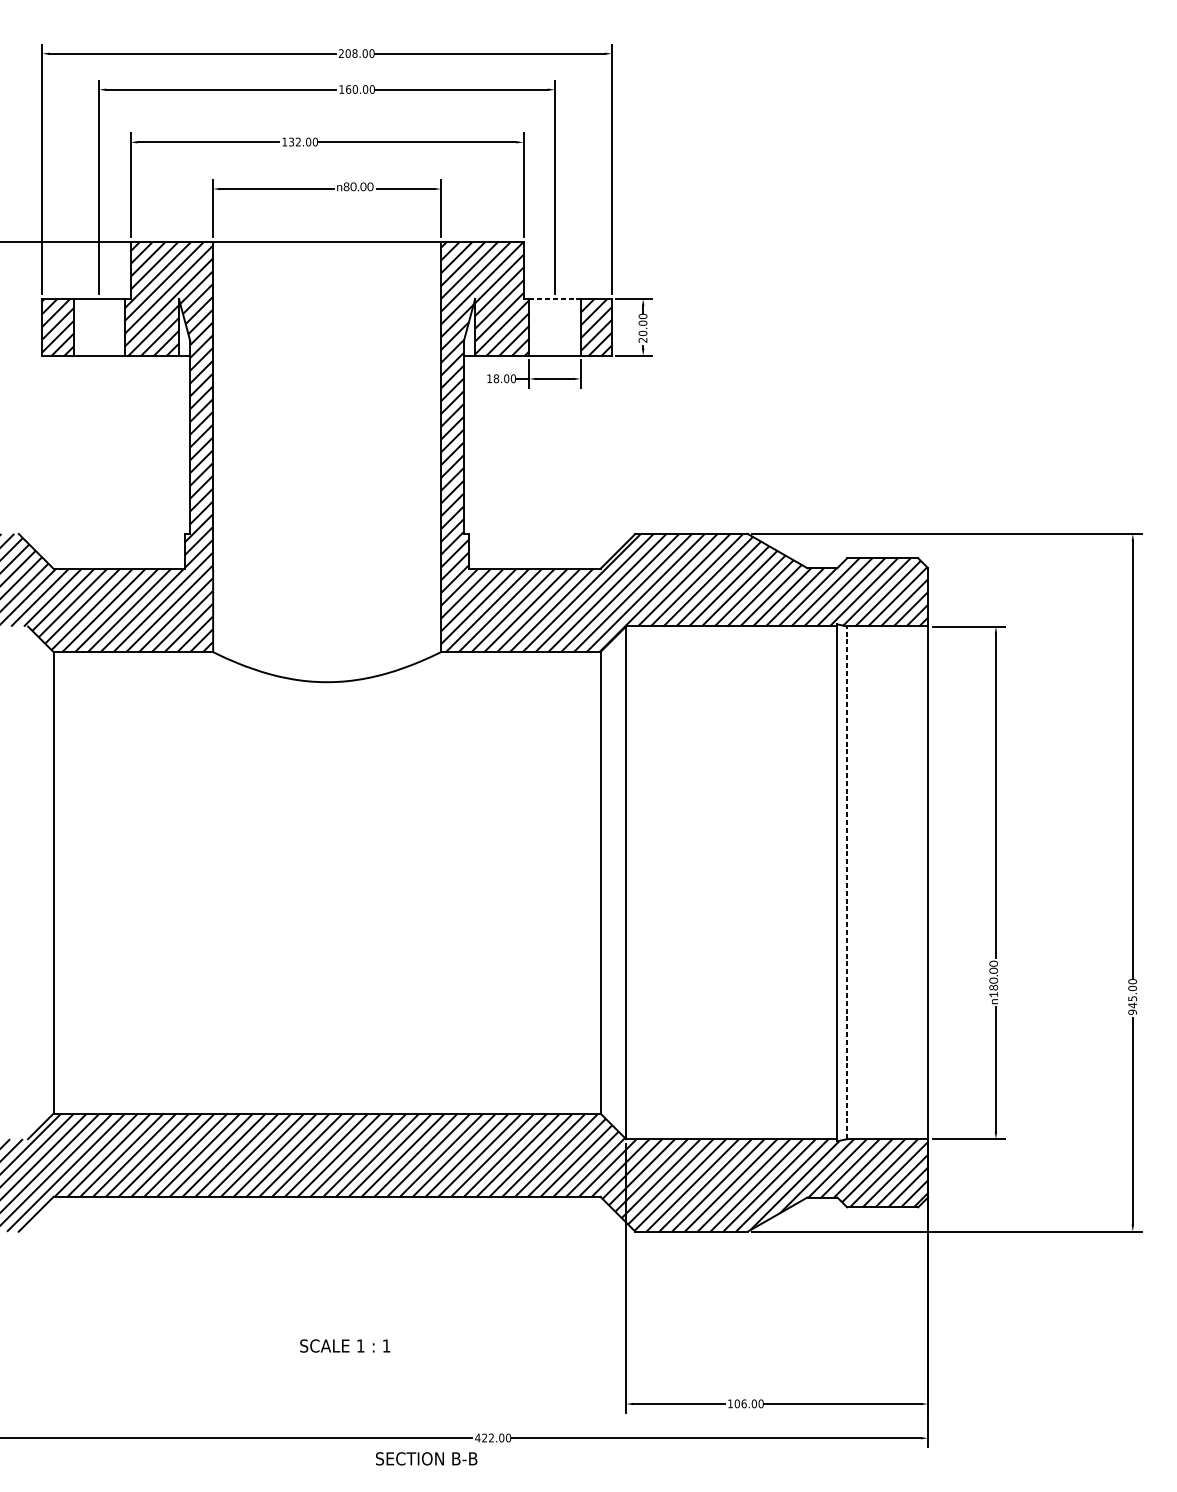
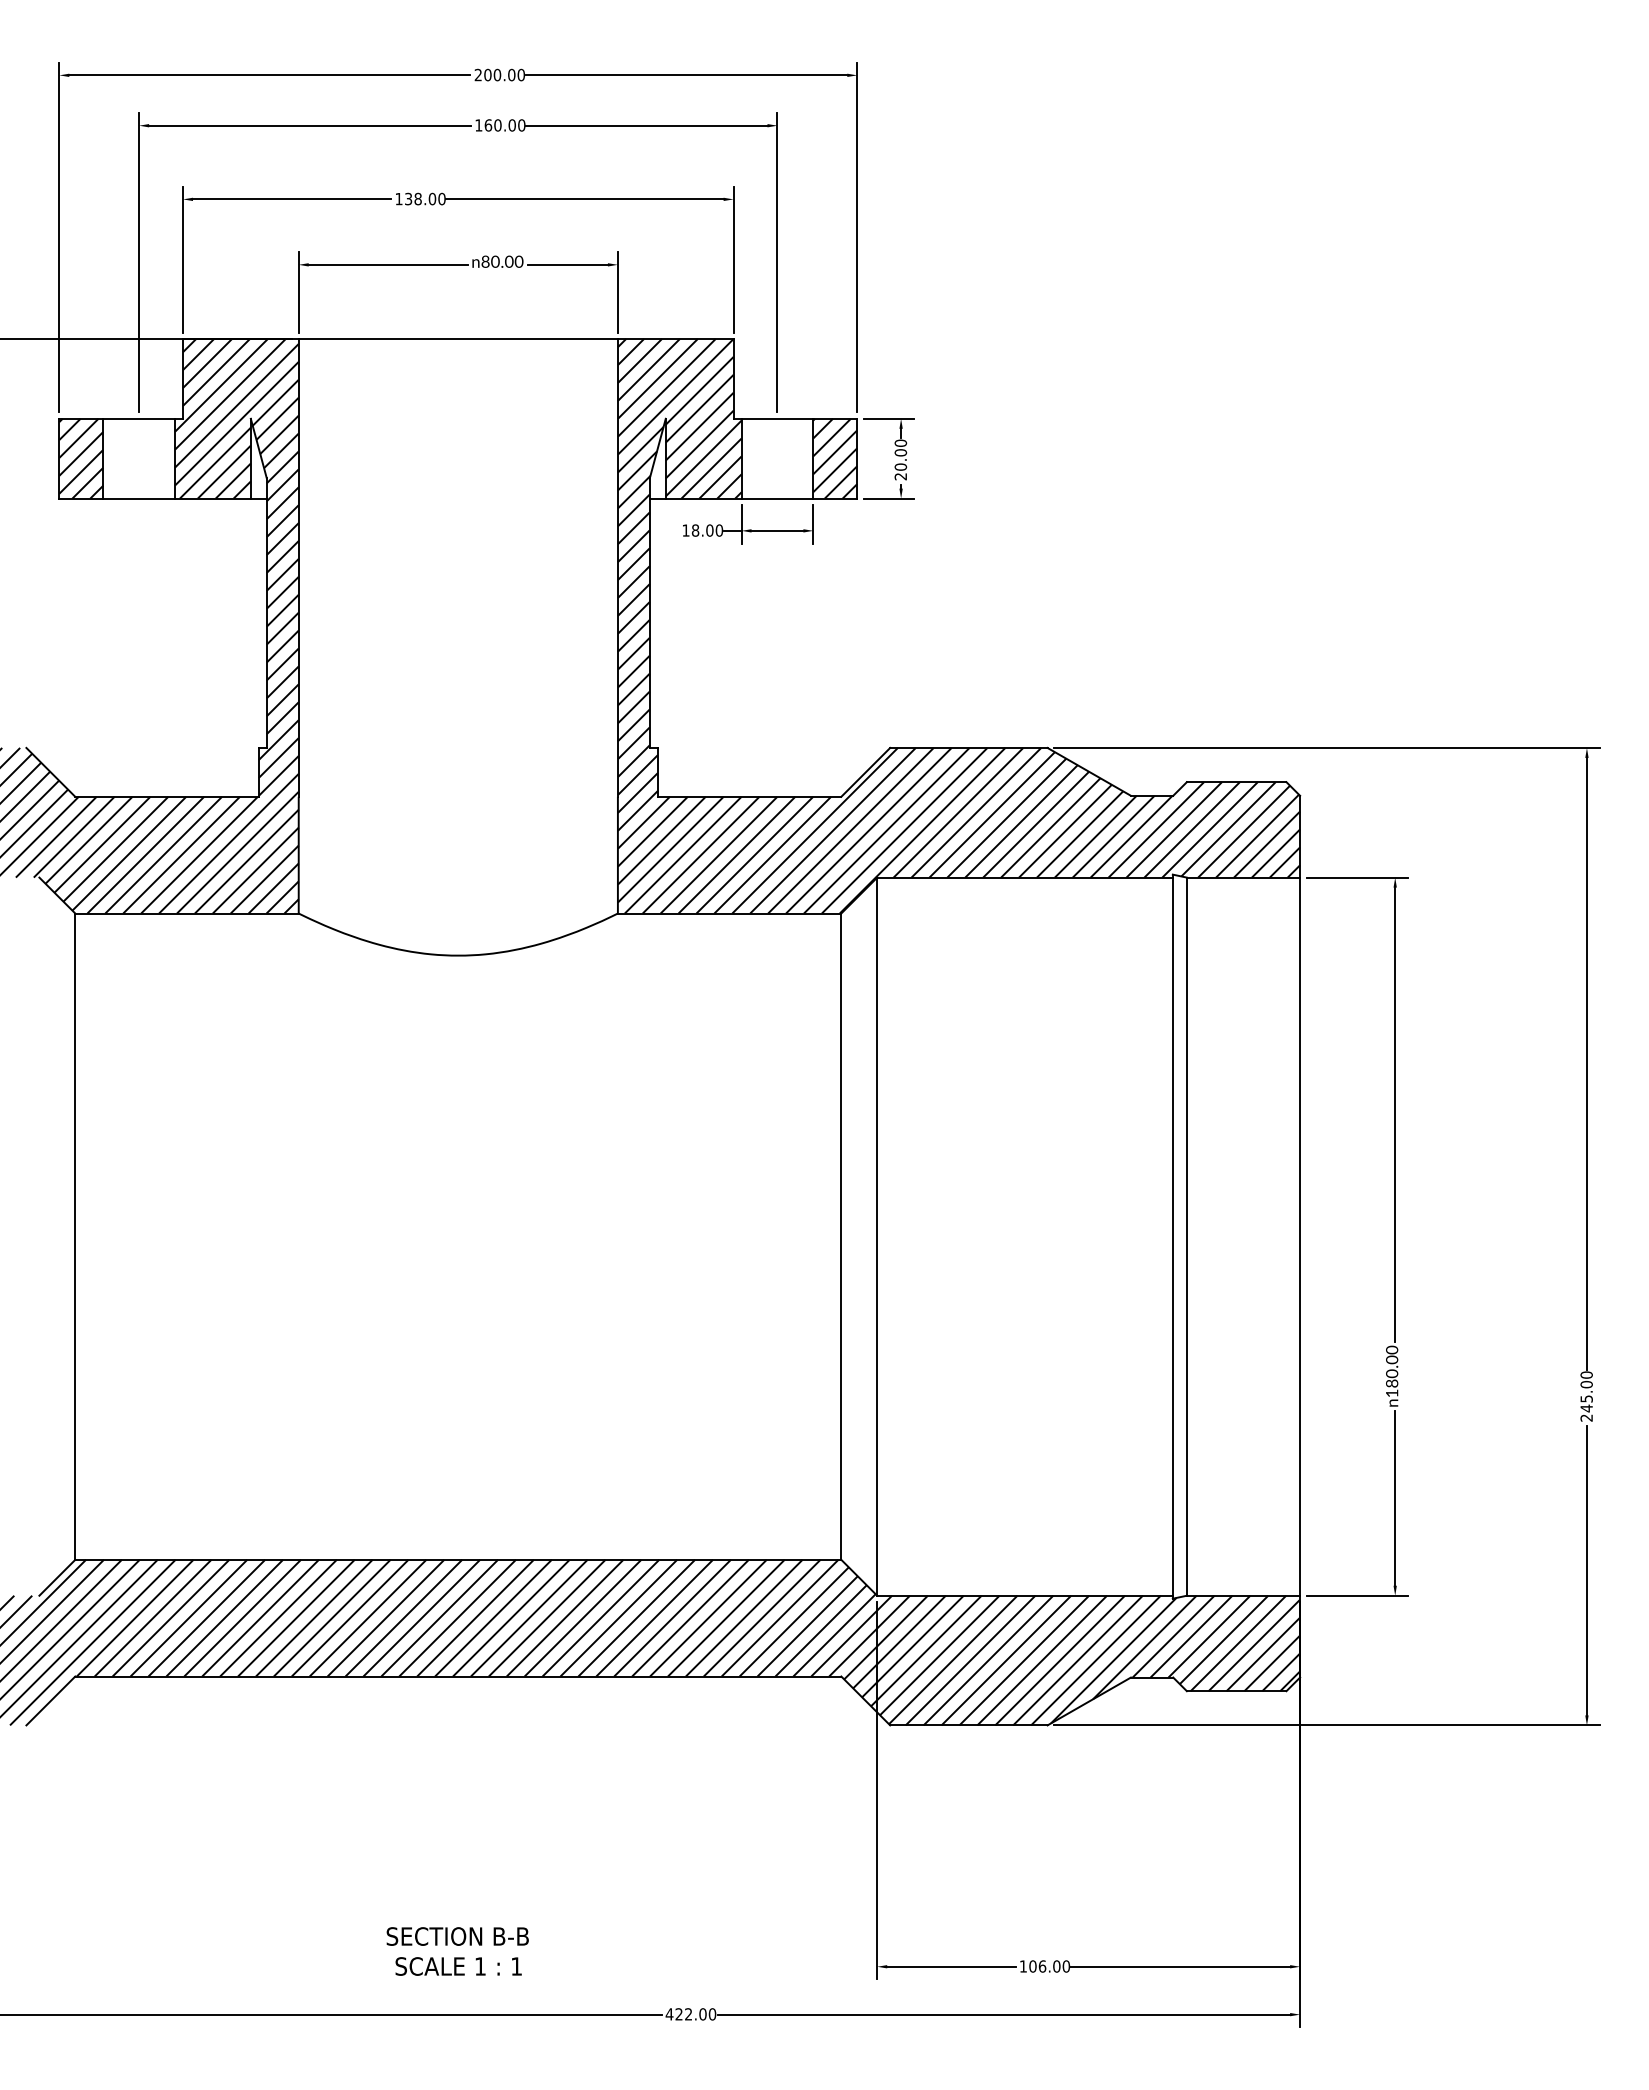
text: (355, 53) -> (497, 74), 208.00 -> 200.00
text: (297, 142) -> (417, 199), 132.00 -> 138.00
line: (554, 298) -> (777, 418), dashed -> solid
line: (846, 882) -> (1186, 1236), dashed -> solid
text: (1132, 1011) -> (1586, 1417), 945.00 -> 245.00
text: (345, 1346) -> (458, 1966), moved
text: (426, 1458) -> (457, 1936), moved

